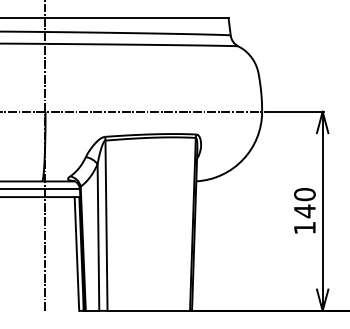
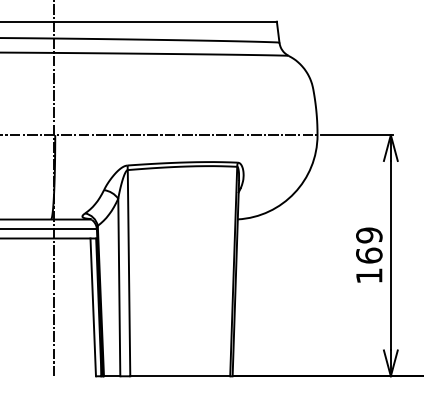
text: (304, 203) -> (368, 246), 140 -> 169

